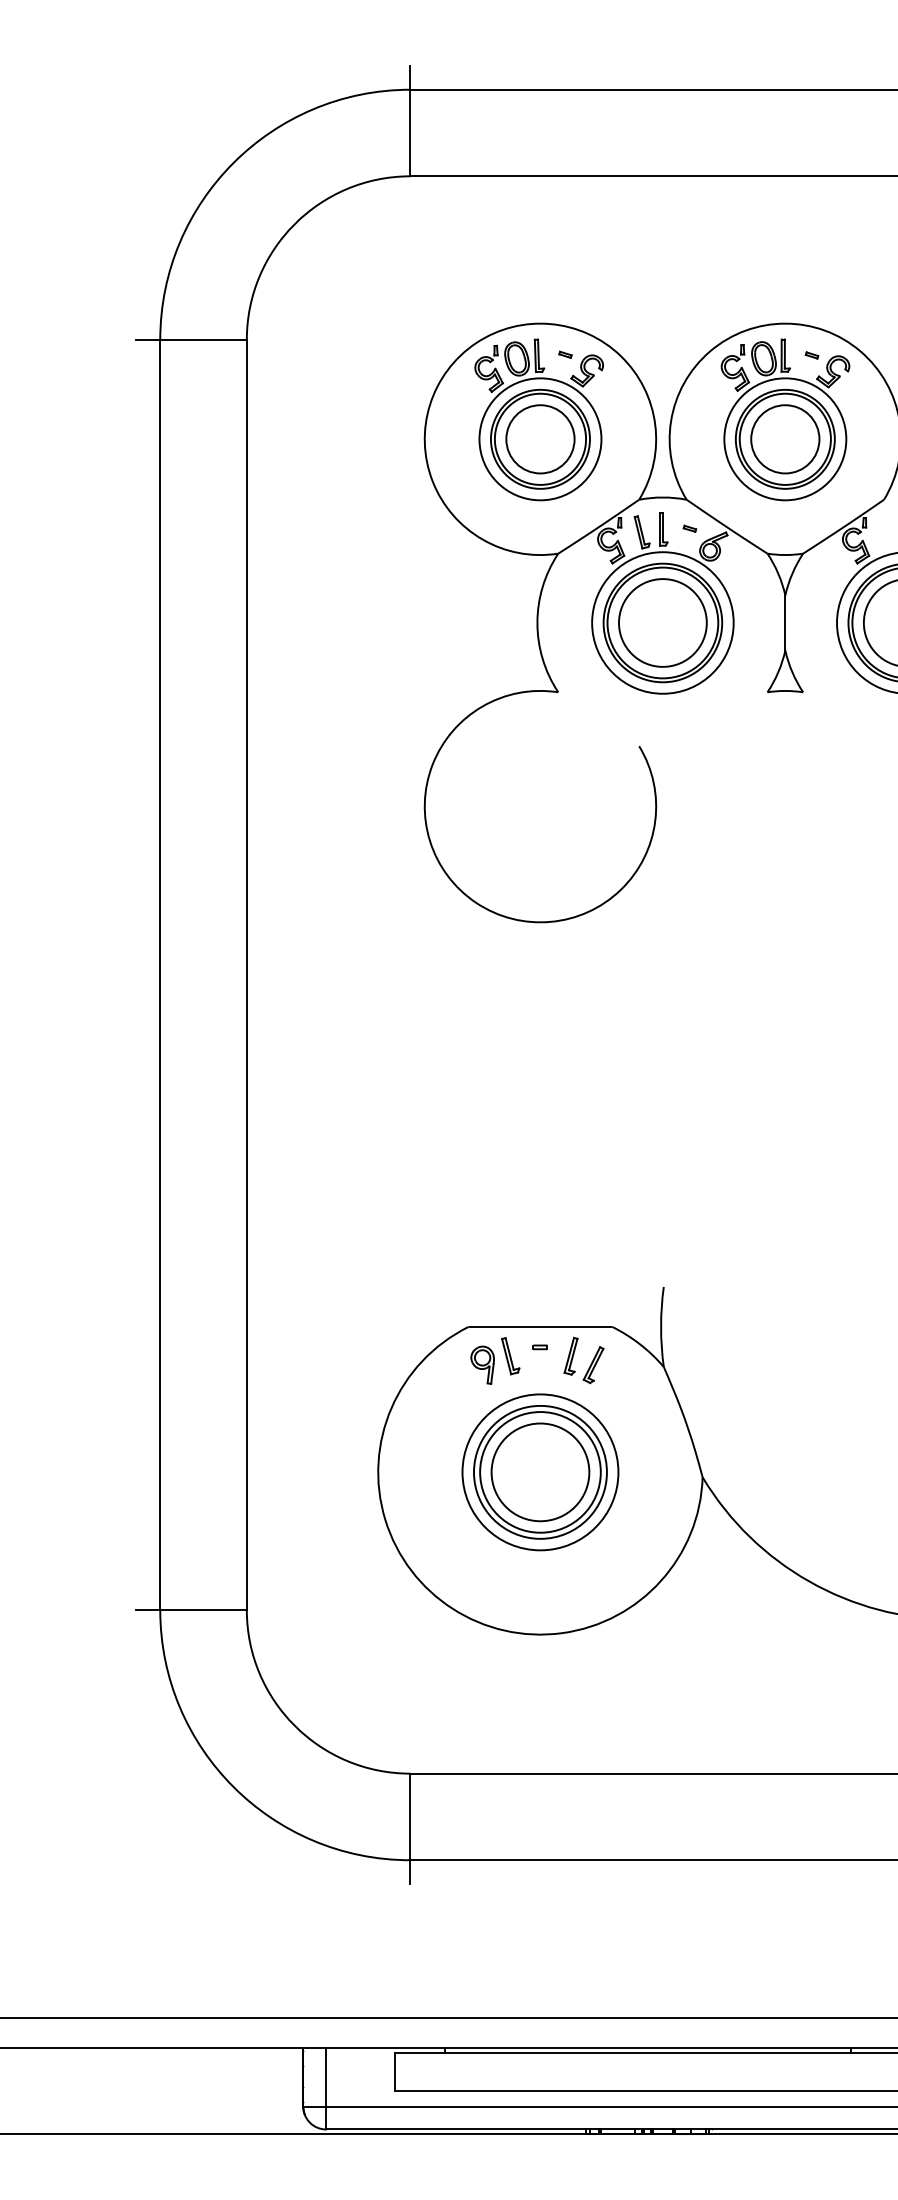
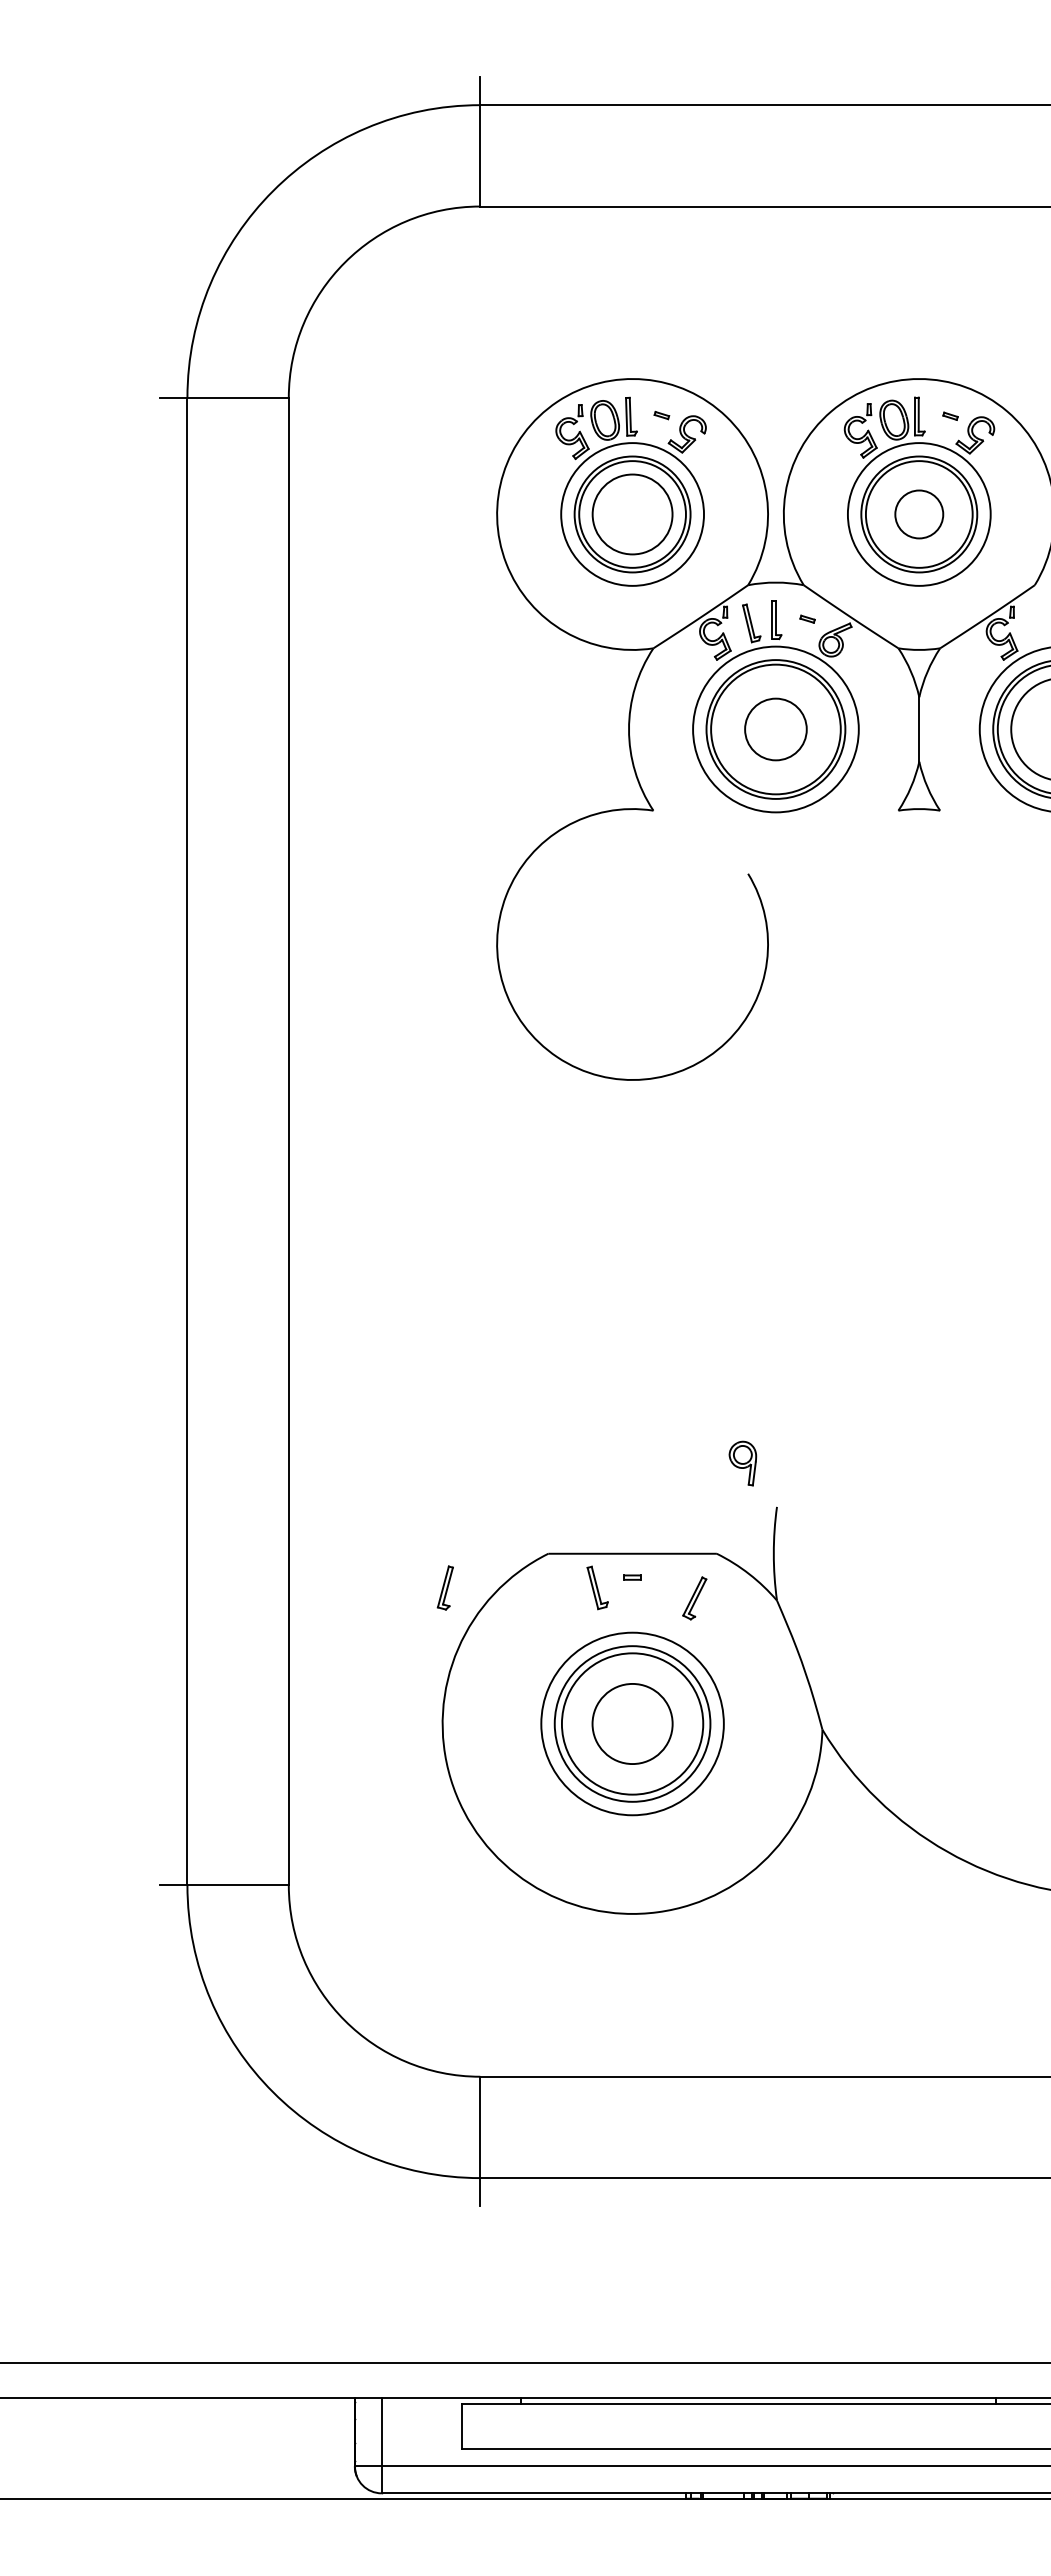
circle: (785, 439) -> (919, 514), size x0.6
circle: (662, 622) -> (775, 729), size x0.6
part: (570, 1355) -> (444, 1587), moved
part: (482, 1365) -> (742, 1463), moved
circle: (540, 1471) -> (632, 1723), size x0.7

